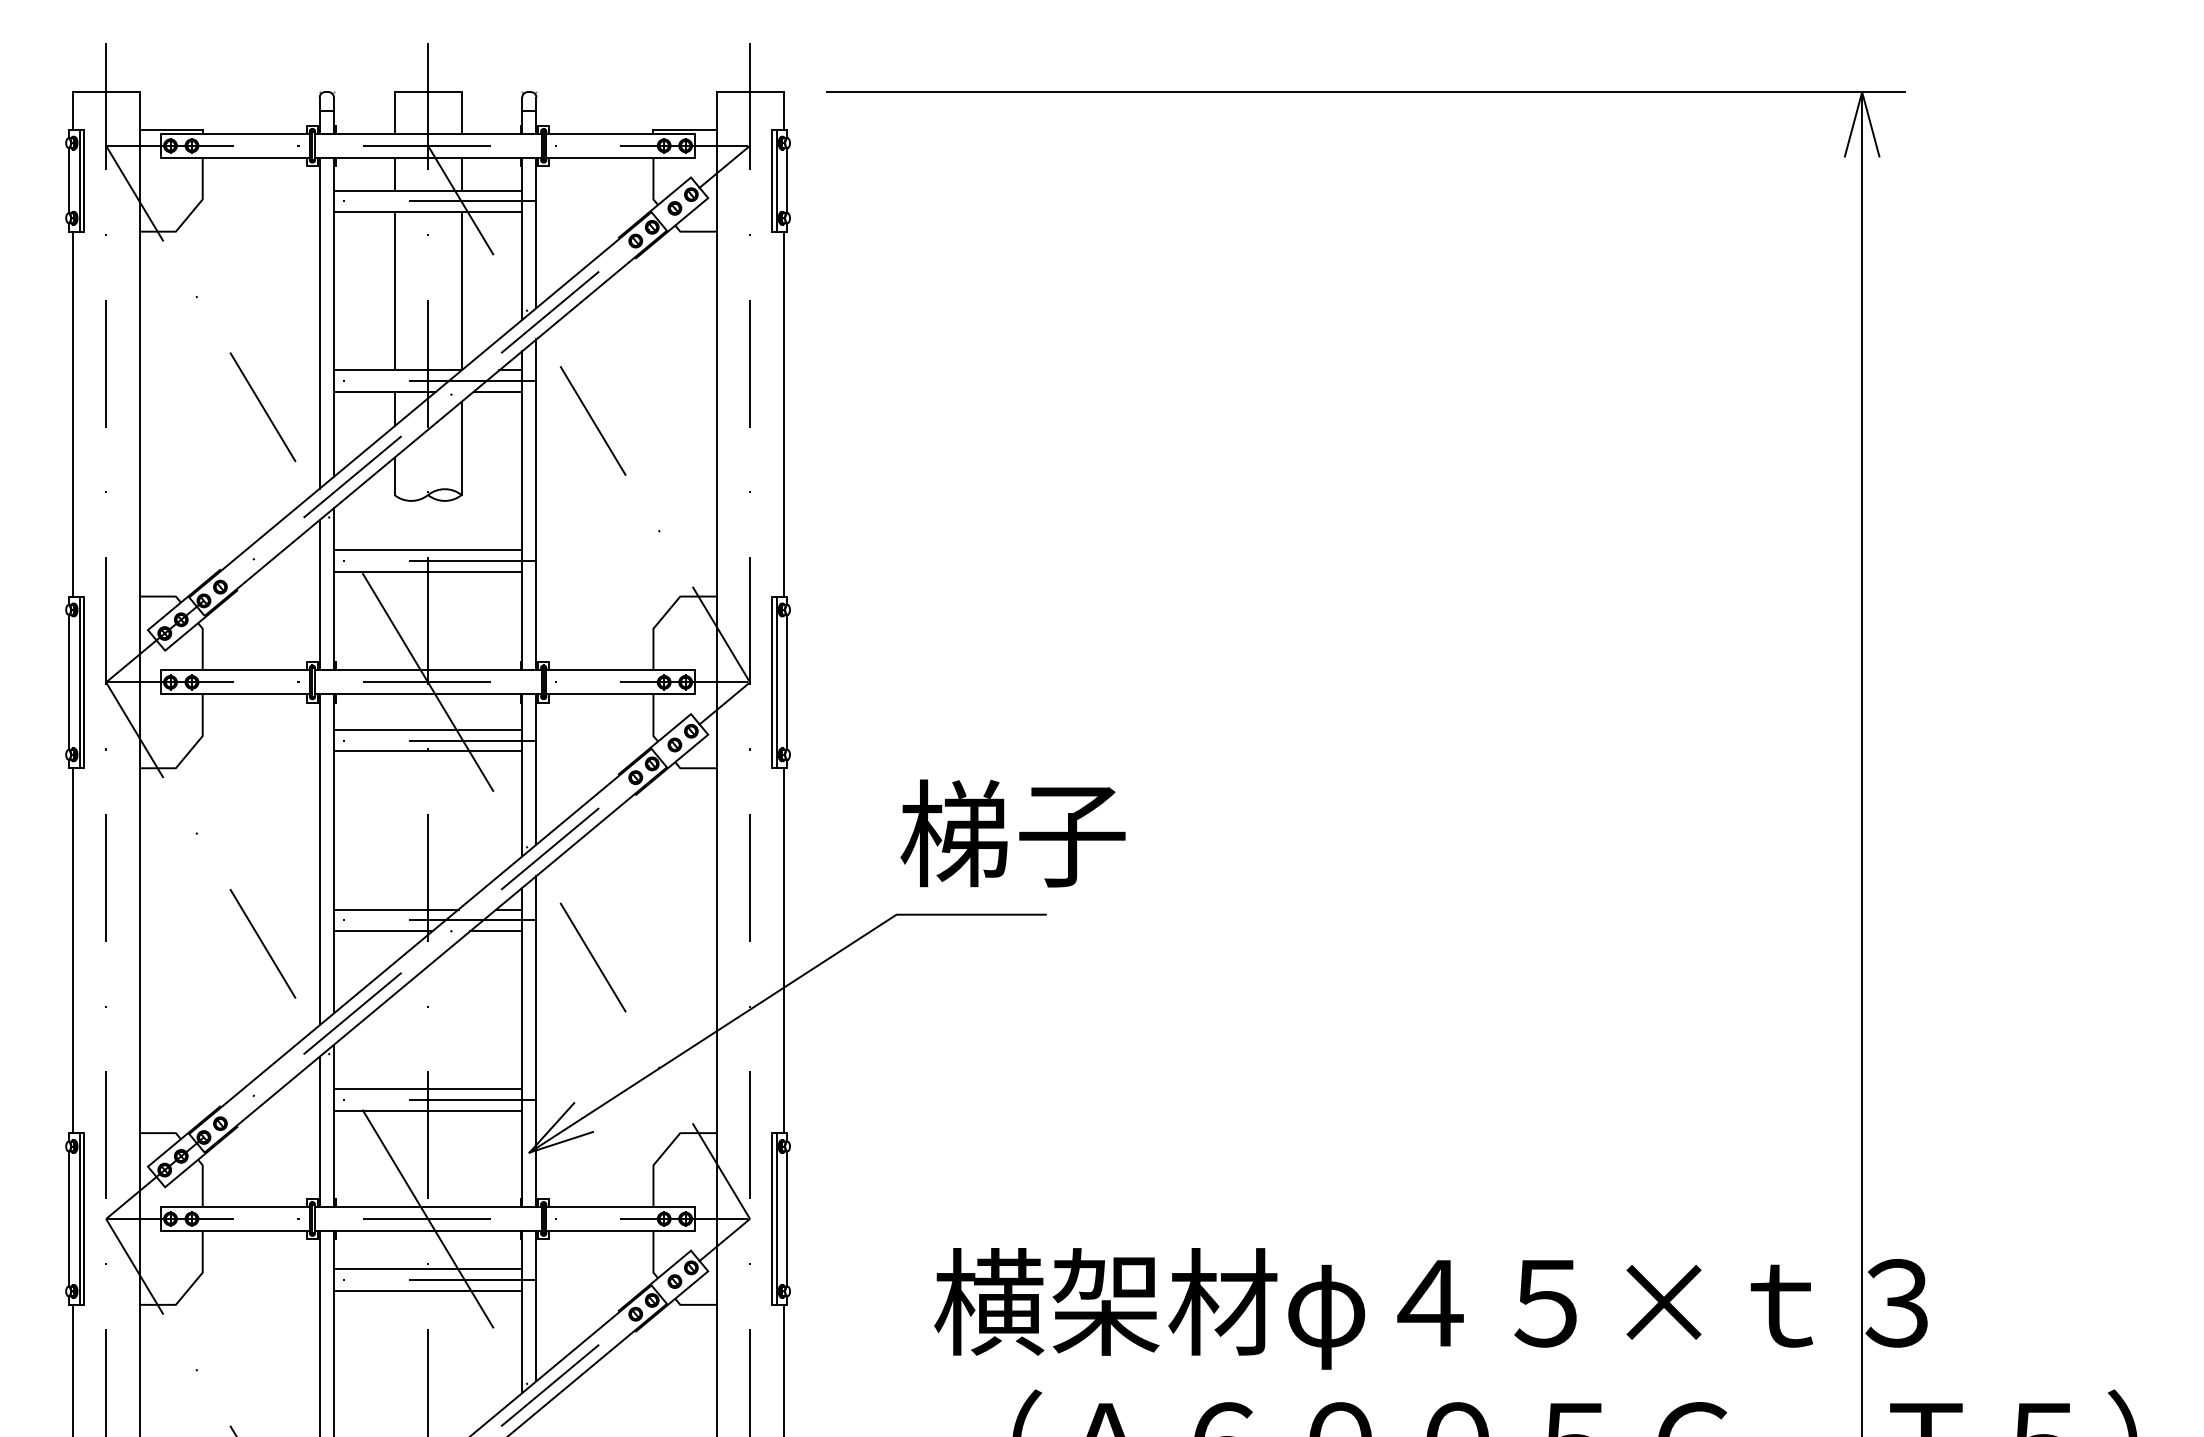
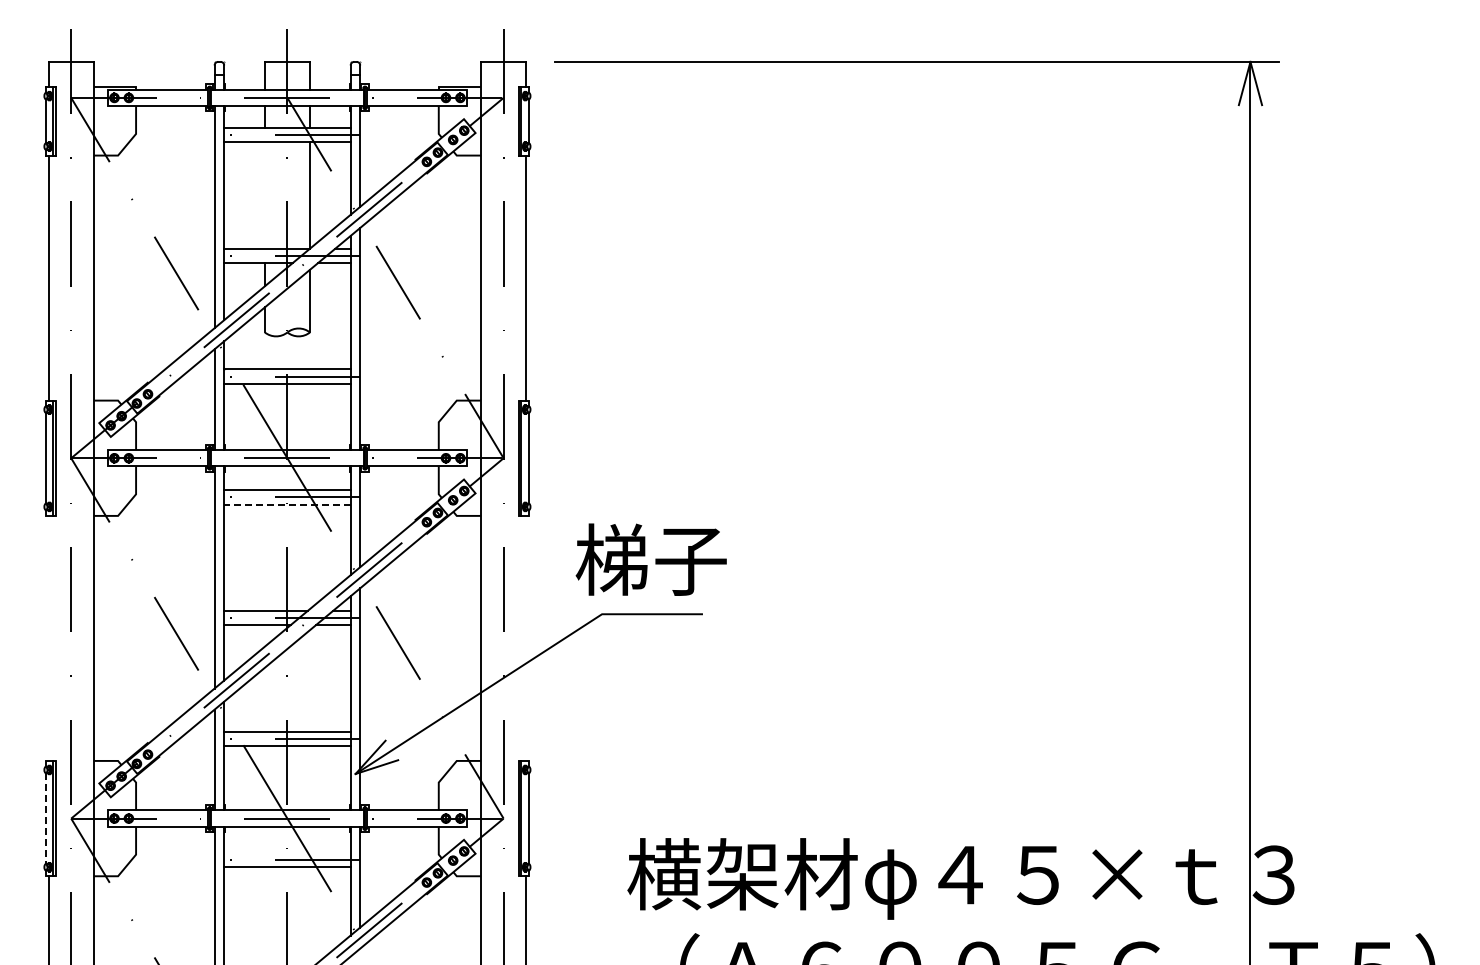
line: (393, 291) -> (264, 195), removed
line: (426, 751) -> (286, 504), solid -> dashed
text: (1011, 833) -> (650, 559), moved
line: (72, 949) -> (48, 637), removed
line: (784, 949) -> (526, 637), removed
line: (69, 1220) -> (46, 819), solid -> dashed
line: (428, 1269) -> (287, 852), removed

